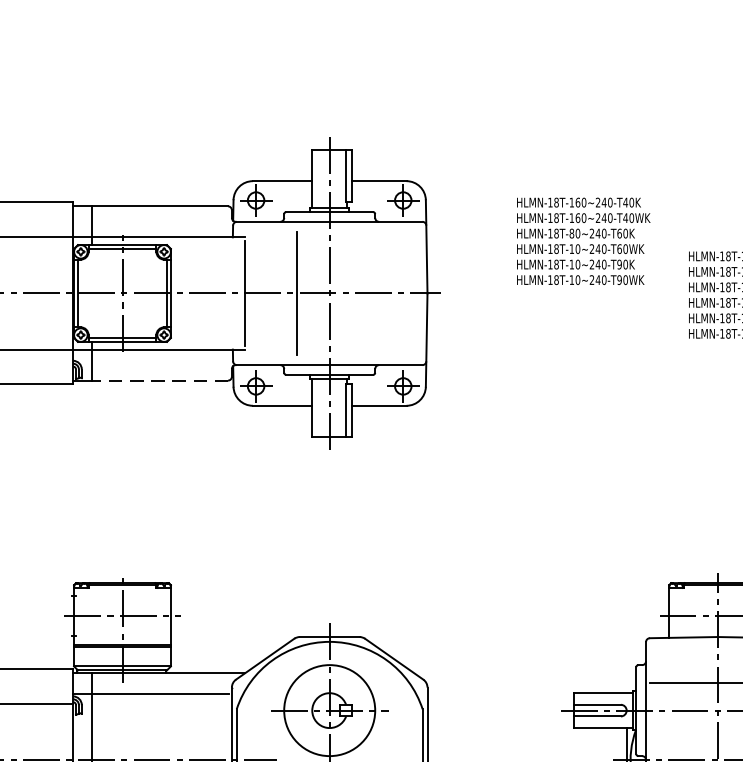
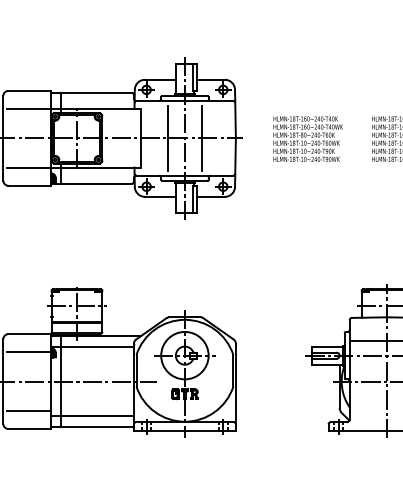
text: (582, 240) -> (307, 138), moved
line: (363, 293) -> (202, 138), added
line: (159, 380) -> (96, 183), dashed -> solid

